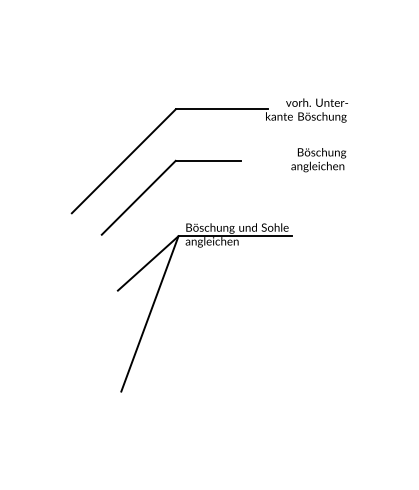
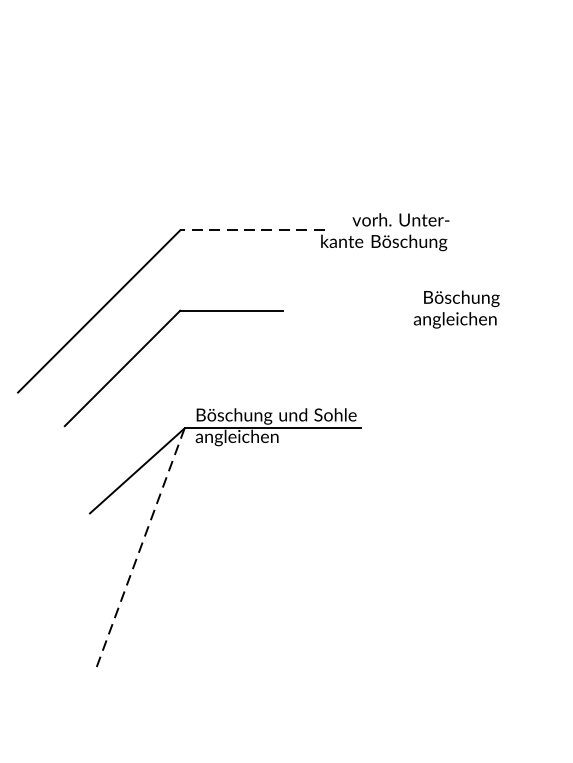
line: (221, 109) -> (251, 230), solid -> dashed
text: (318, 160) -> (456, 310), moved
line: (149, 313) -> (139, 549), solid -> dashed

